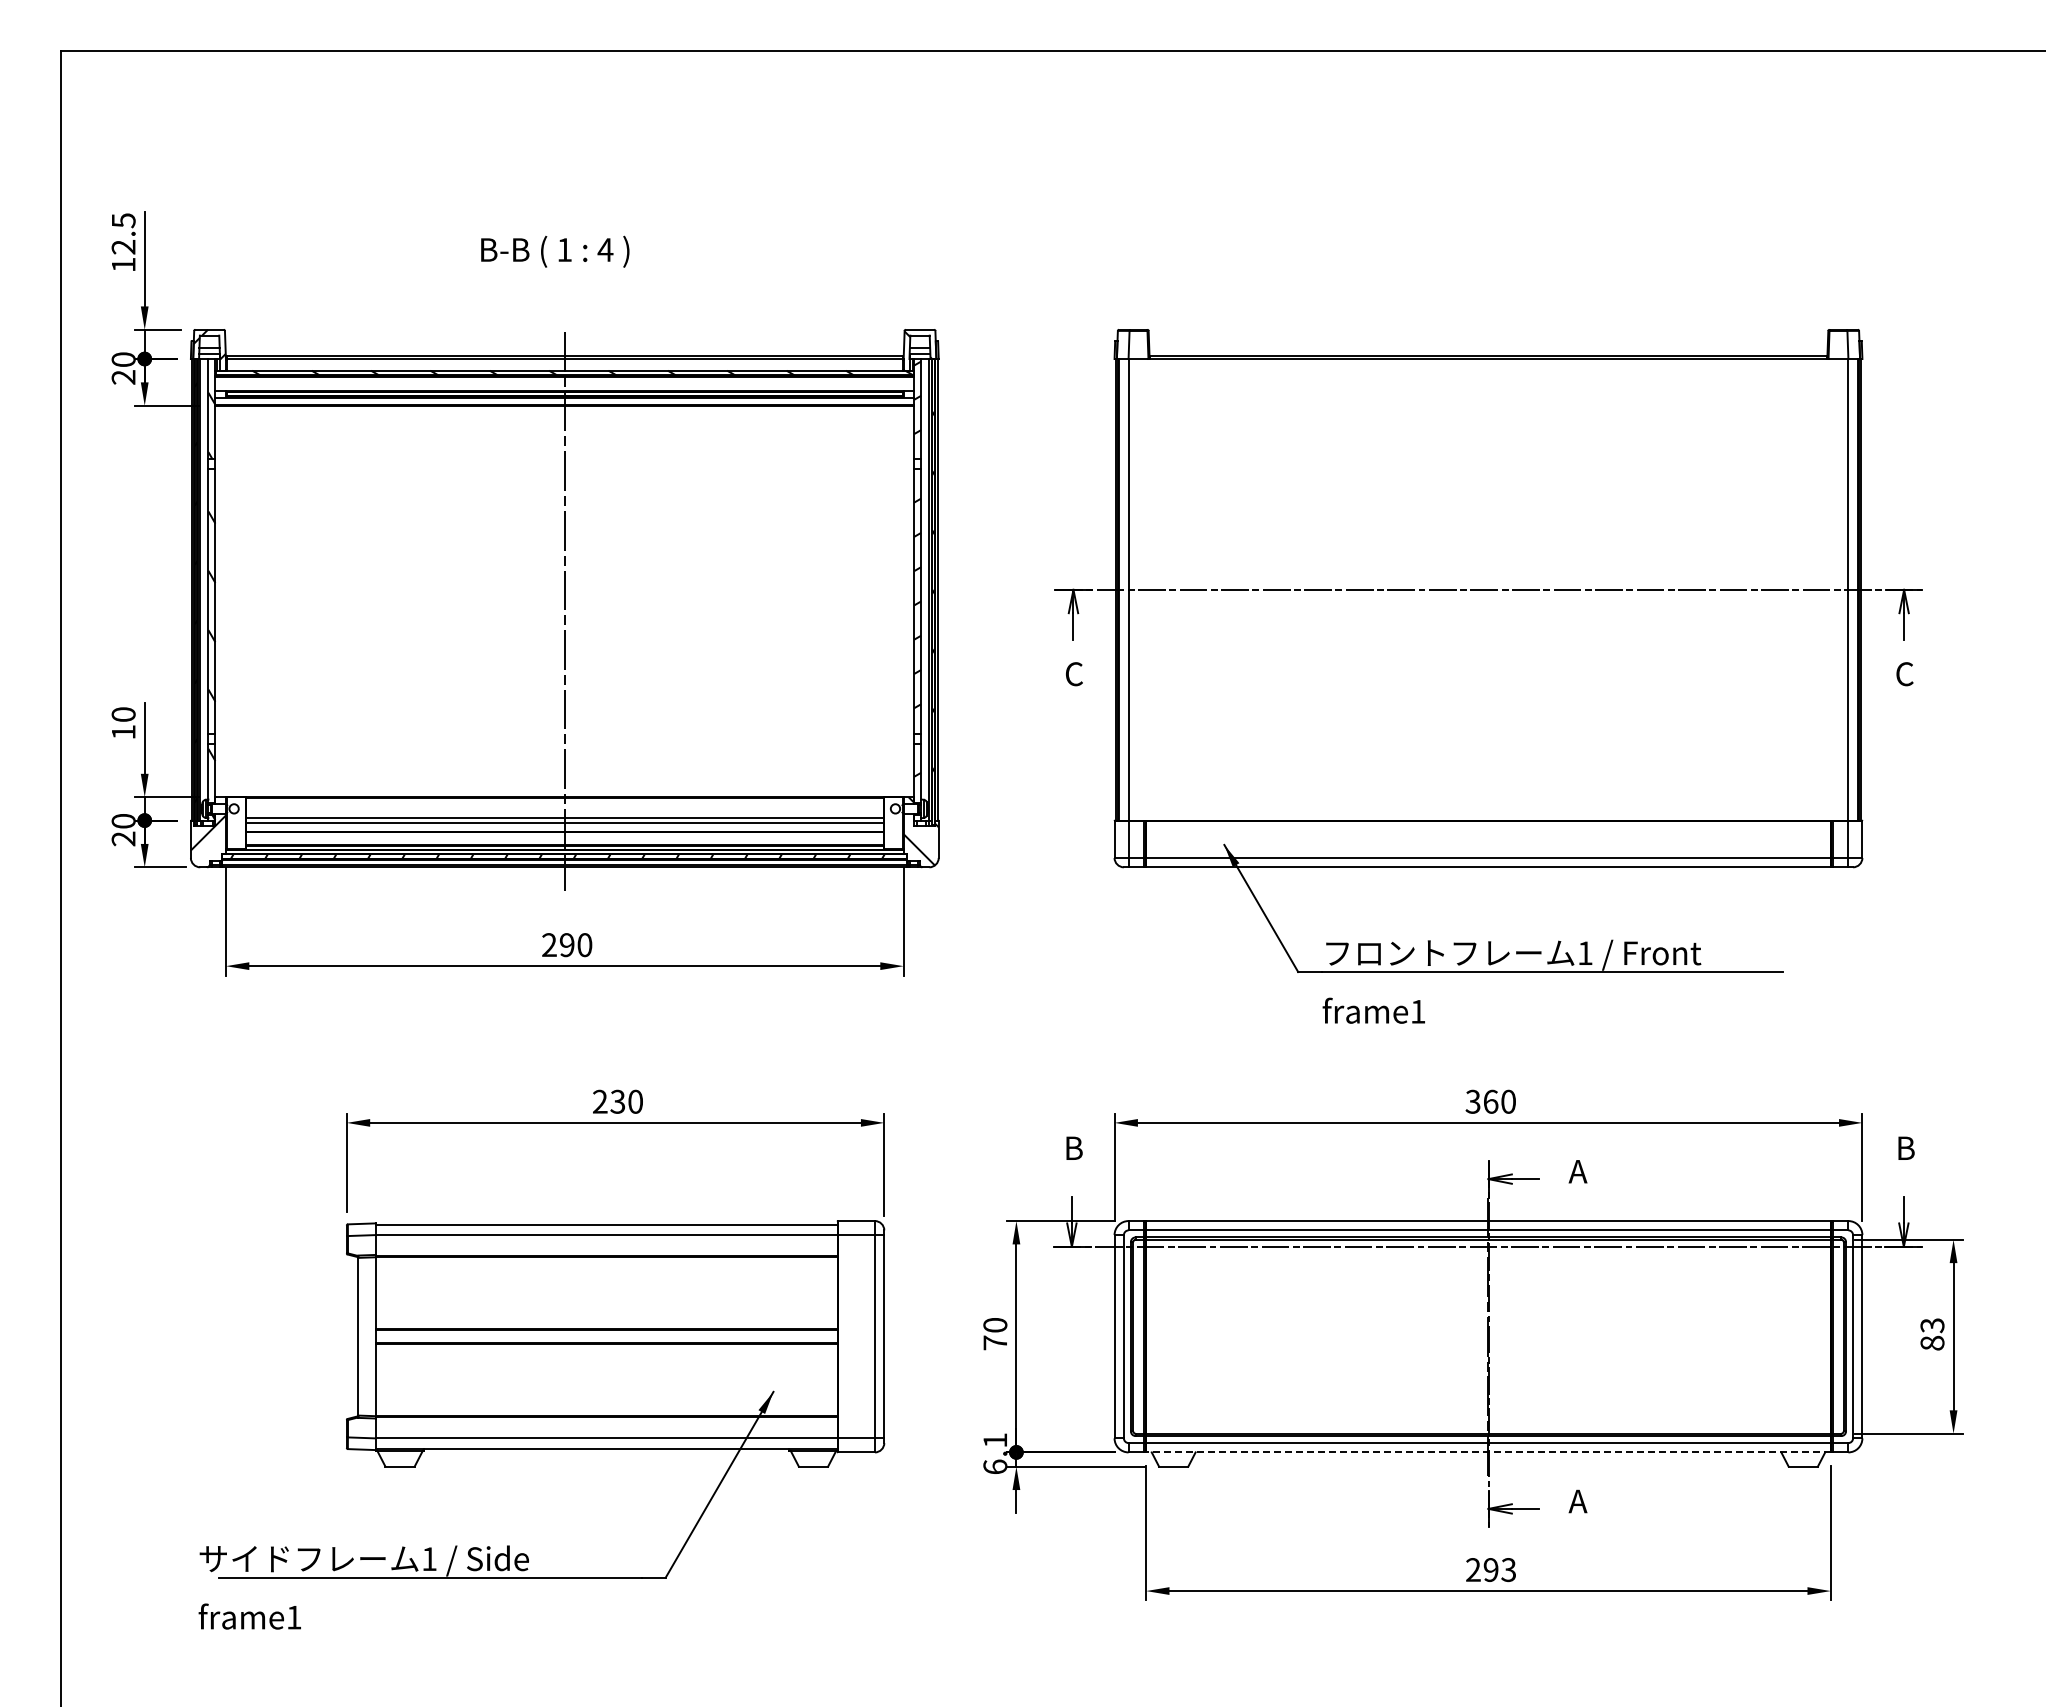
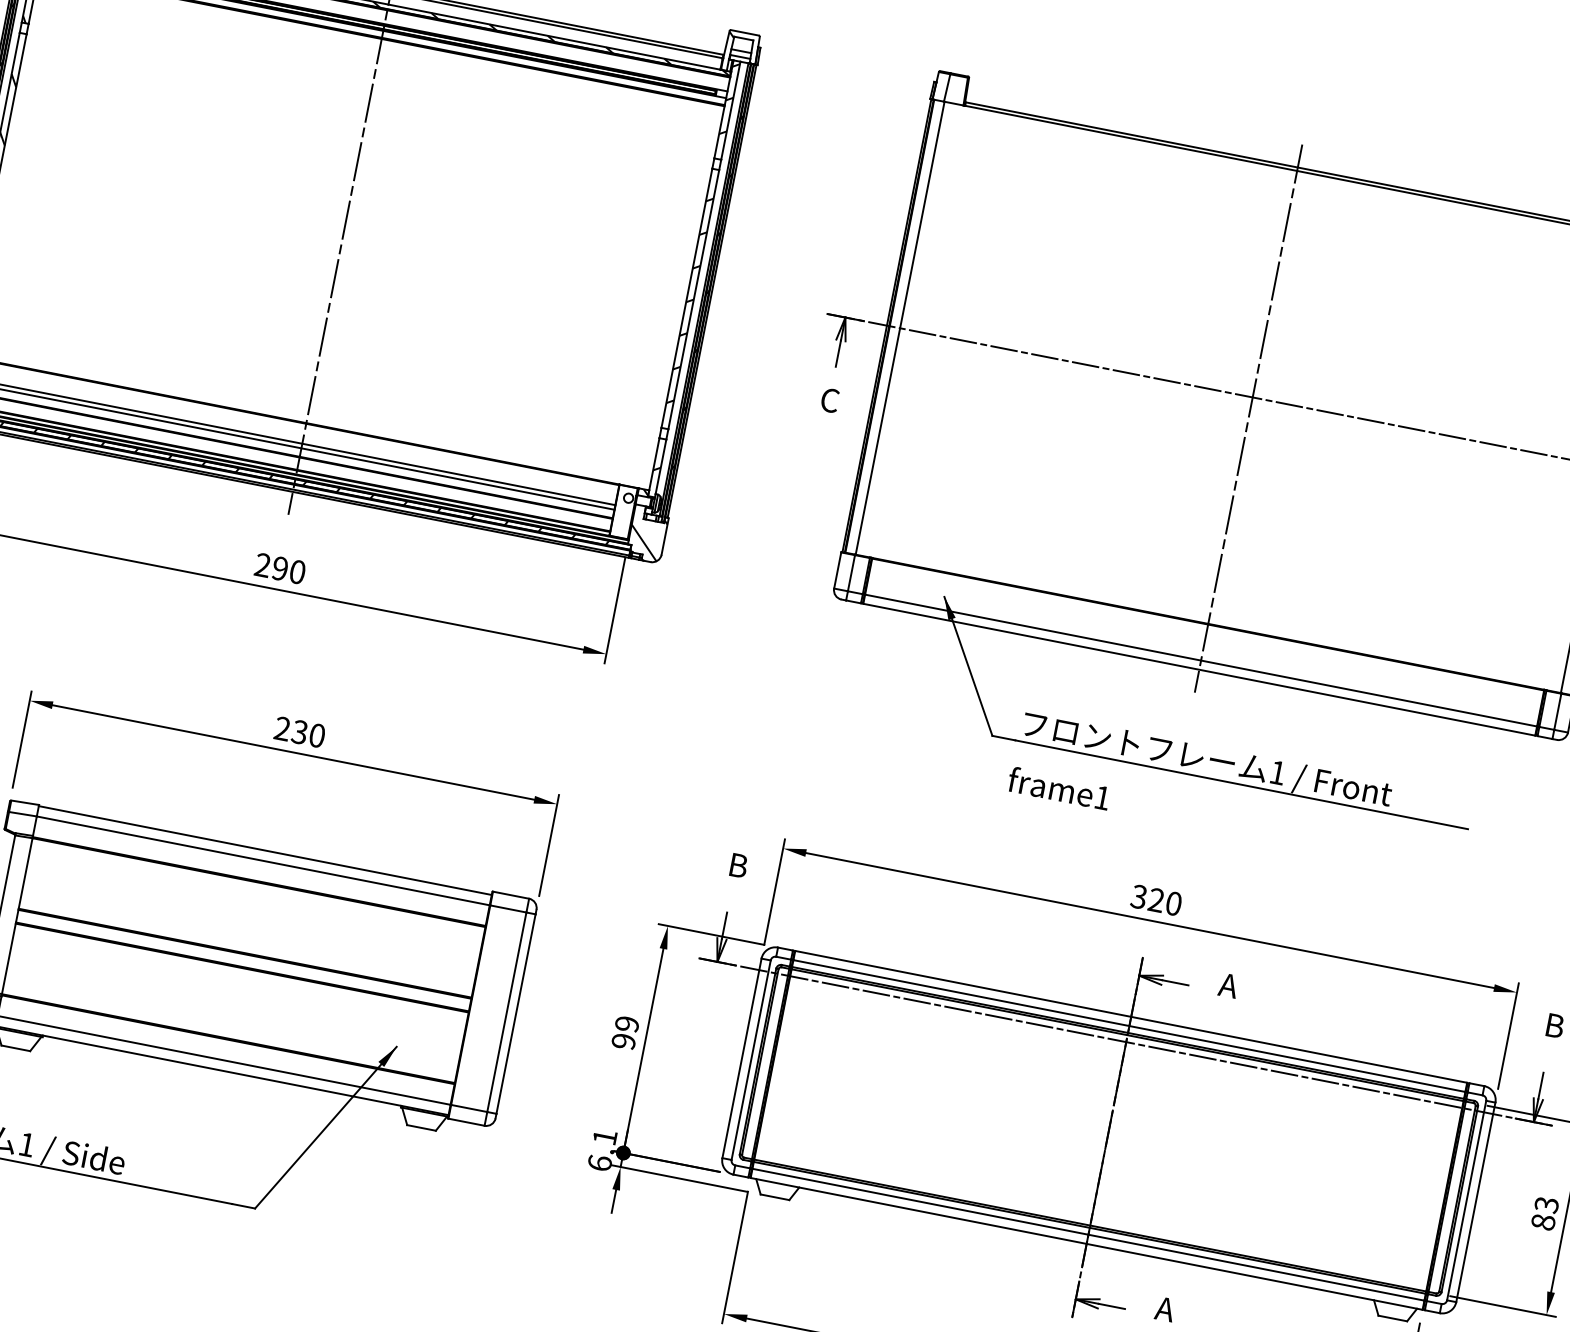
line: (1488, 611) -> (1248, 418), added
text: (1490, 1101) -> (1156, 899), 360 -> 320
text: (995, 1334) -> (625, 1033), 70 -> 99
line: (1487, 1452) -> (1085, 1243), dashed -> solid

